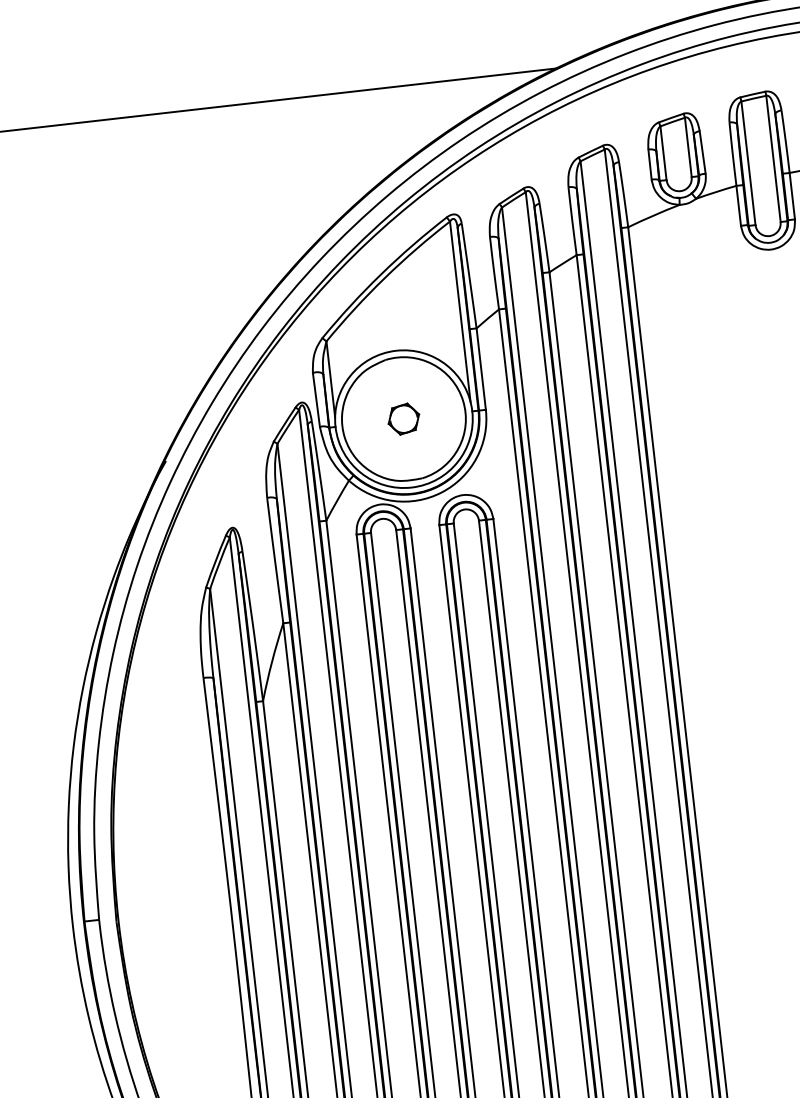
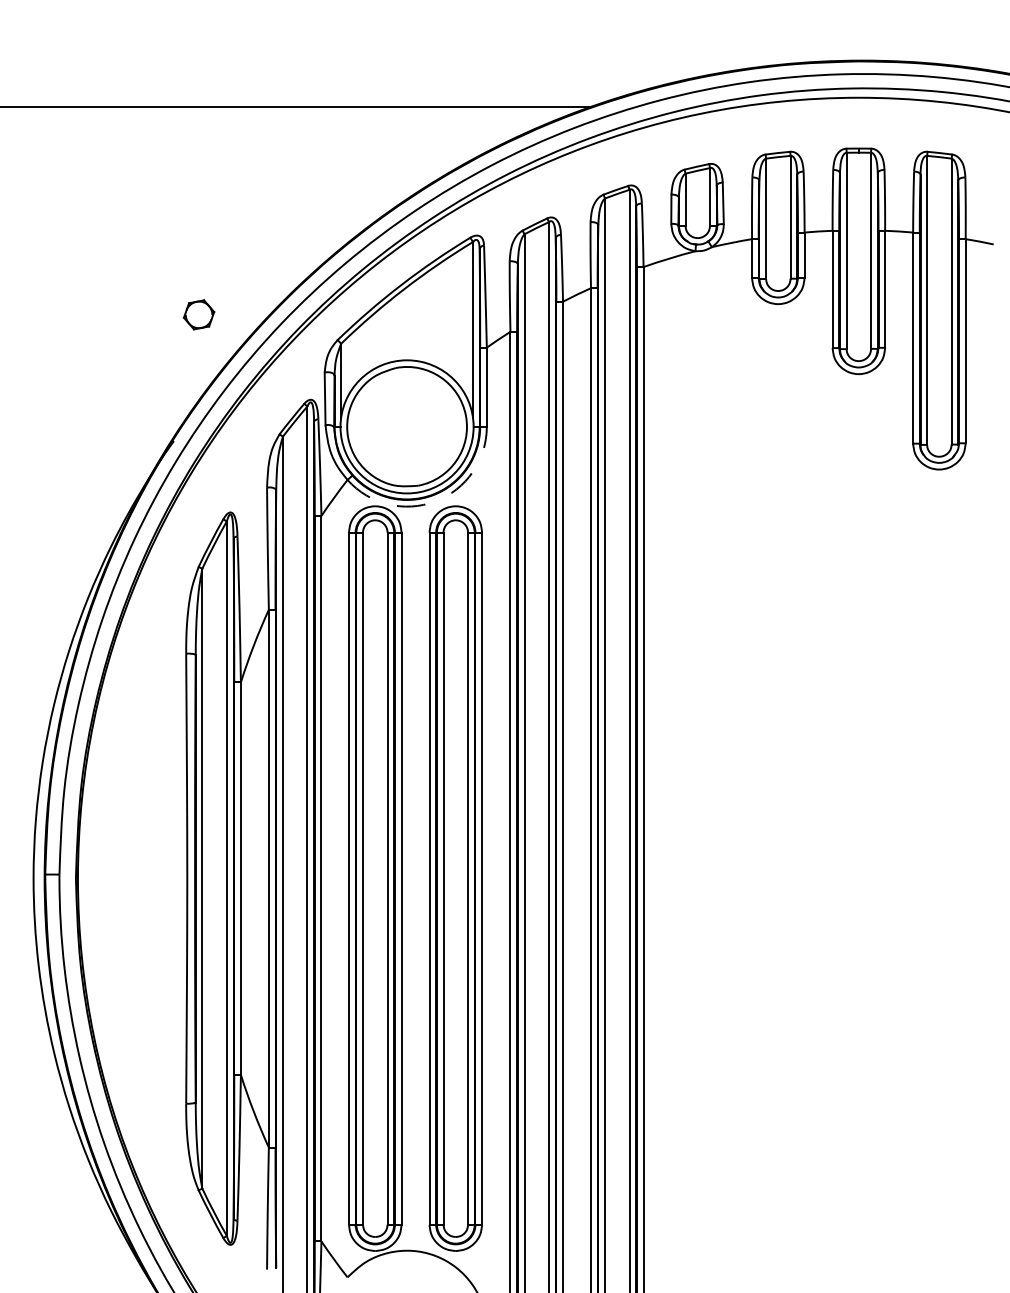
part: (403, 418) -> (198, 314), moved
arc: (441, 492) -> (435, 501), solid -> dashed

